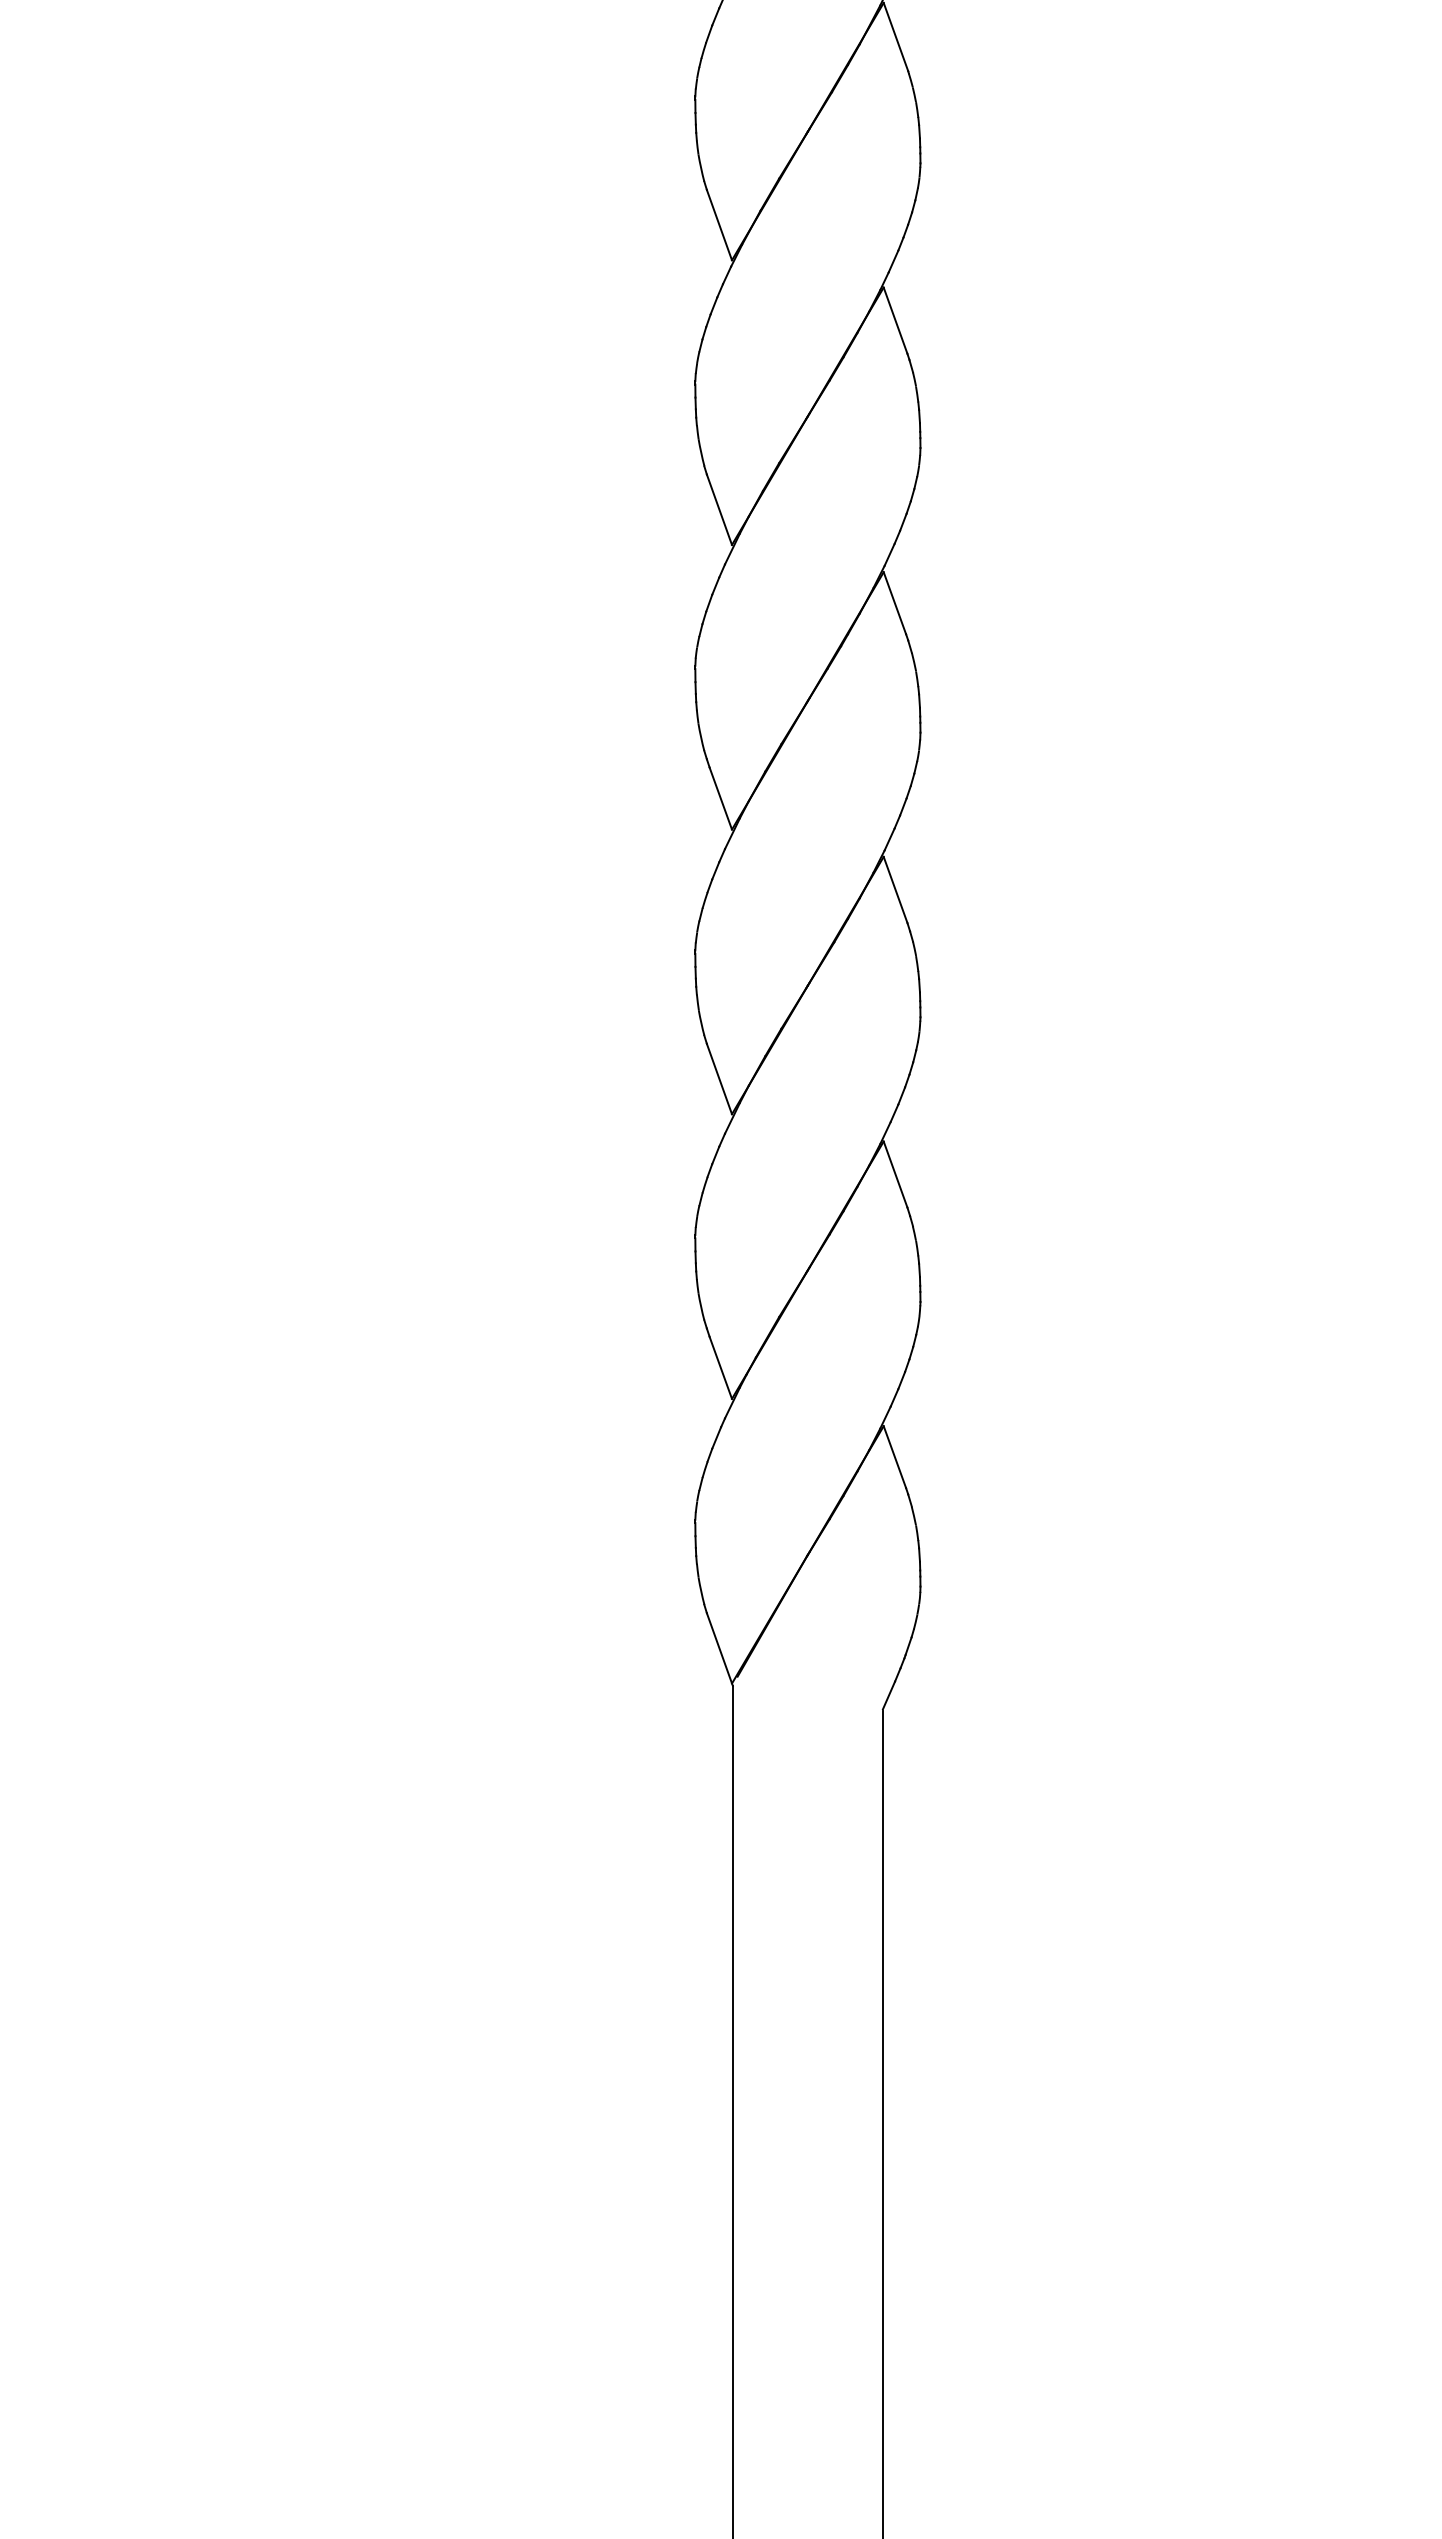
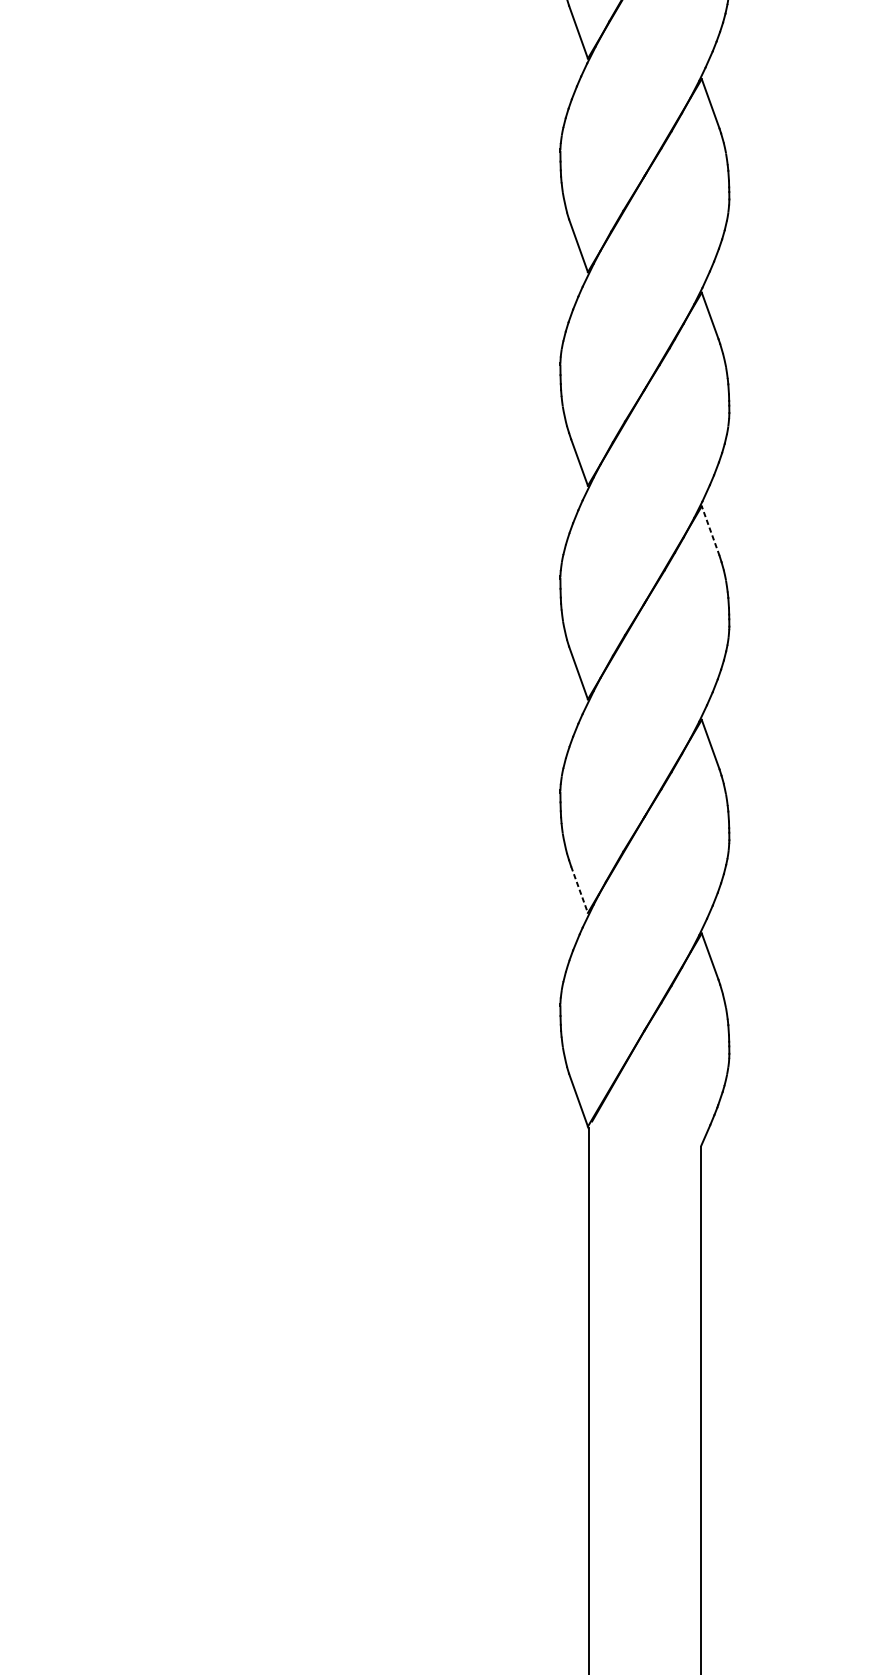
line: (895, 889) -> (710, 530), solid -> dashed
line: (720, 1367) -> (579, 889), solid -> dashed

